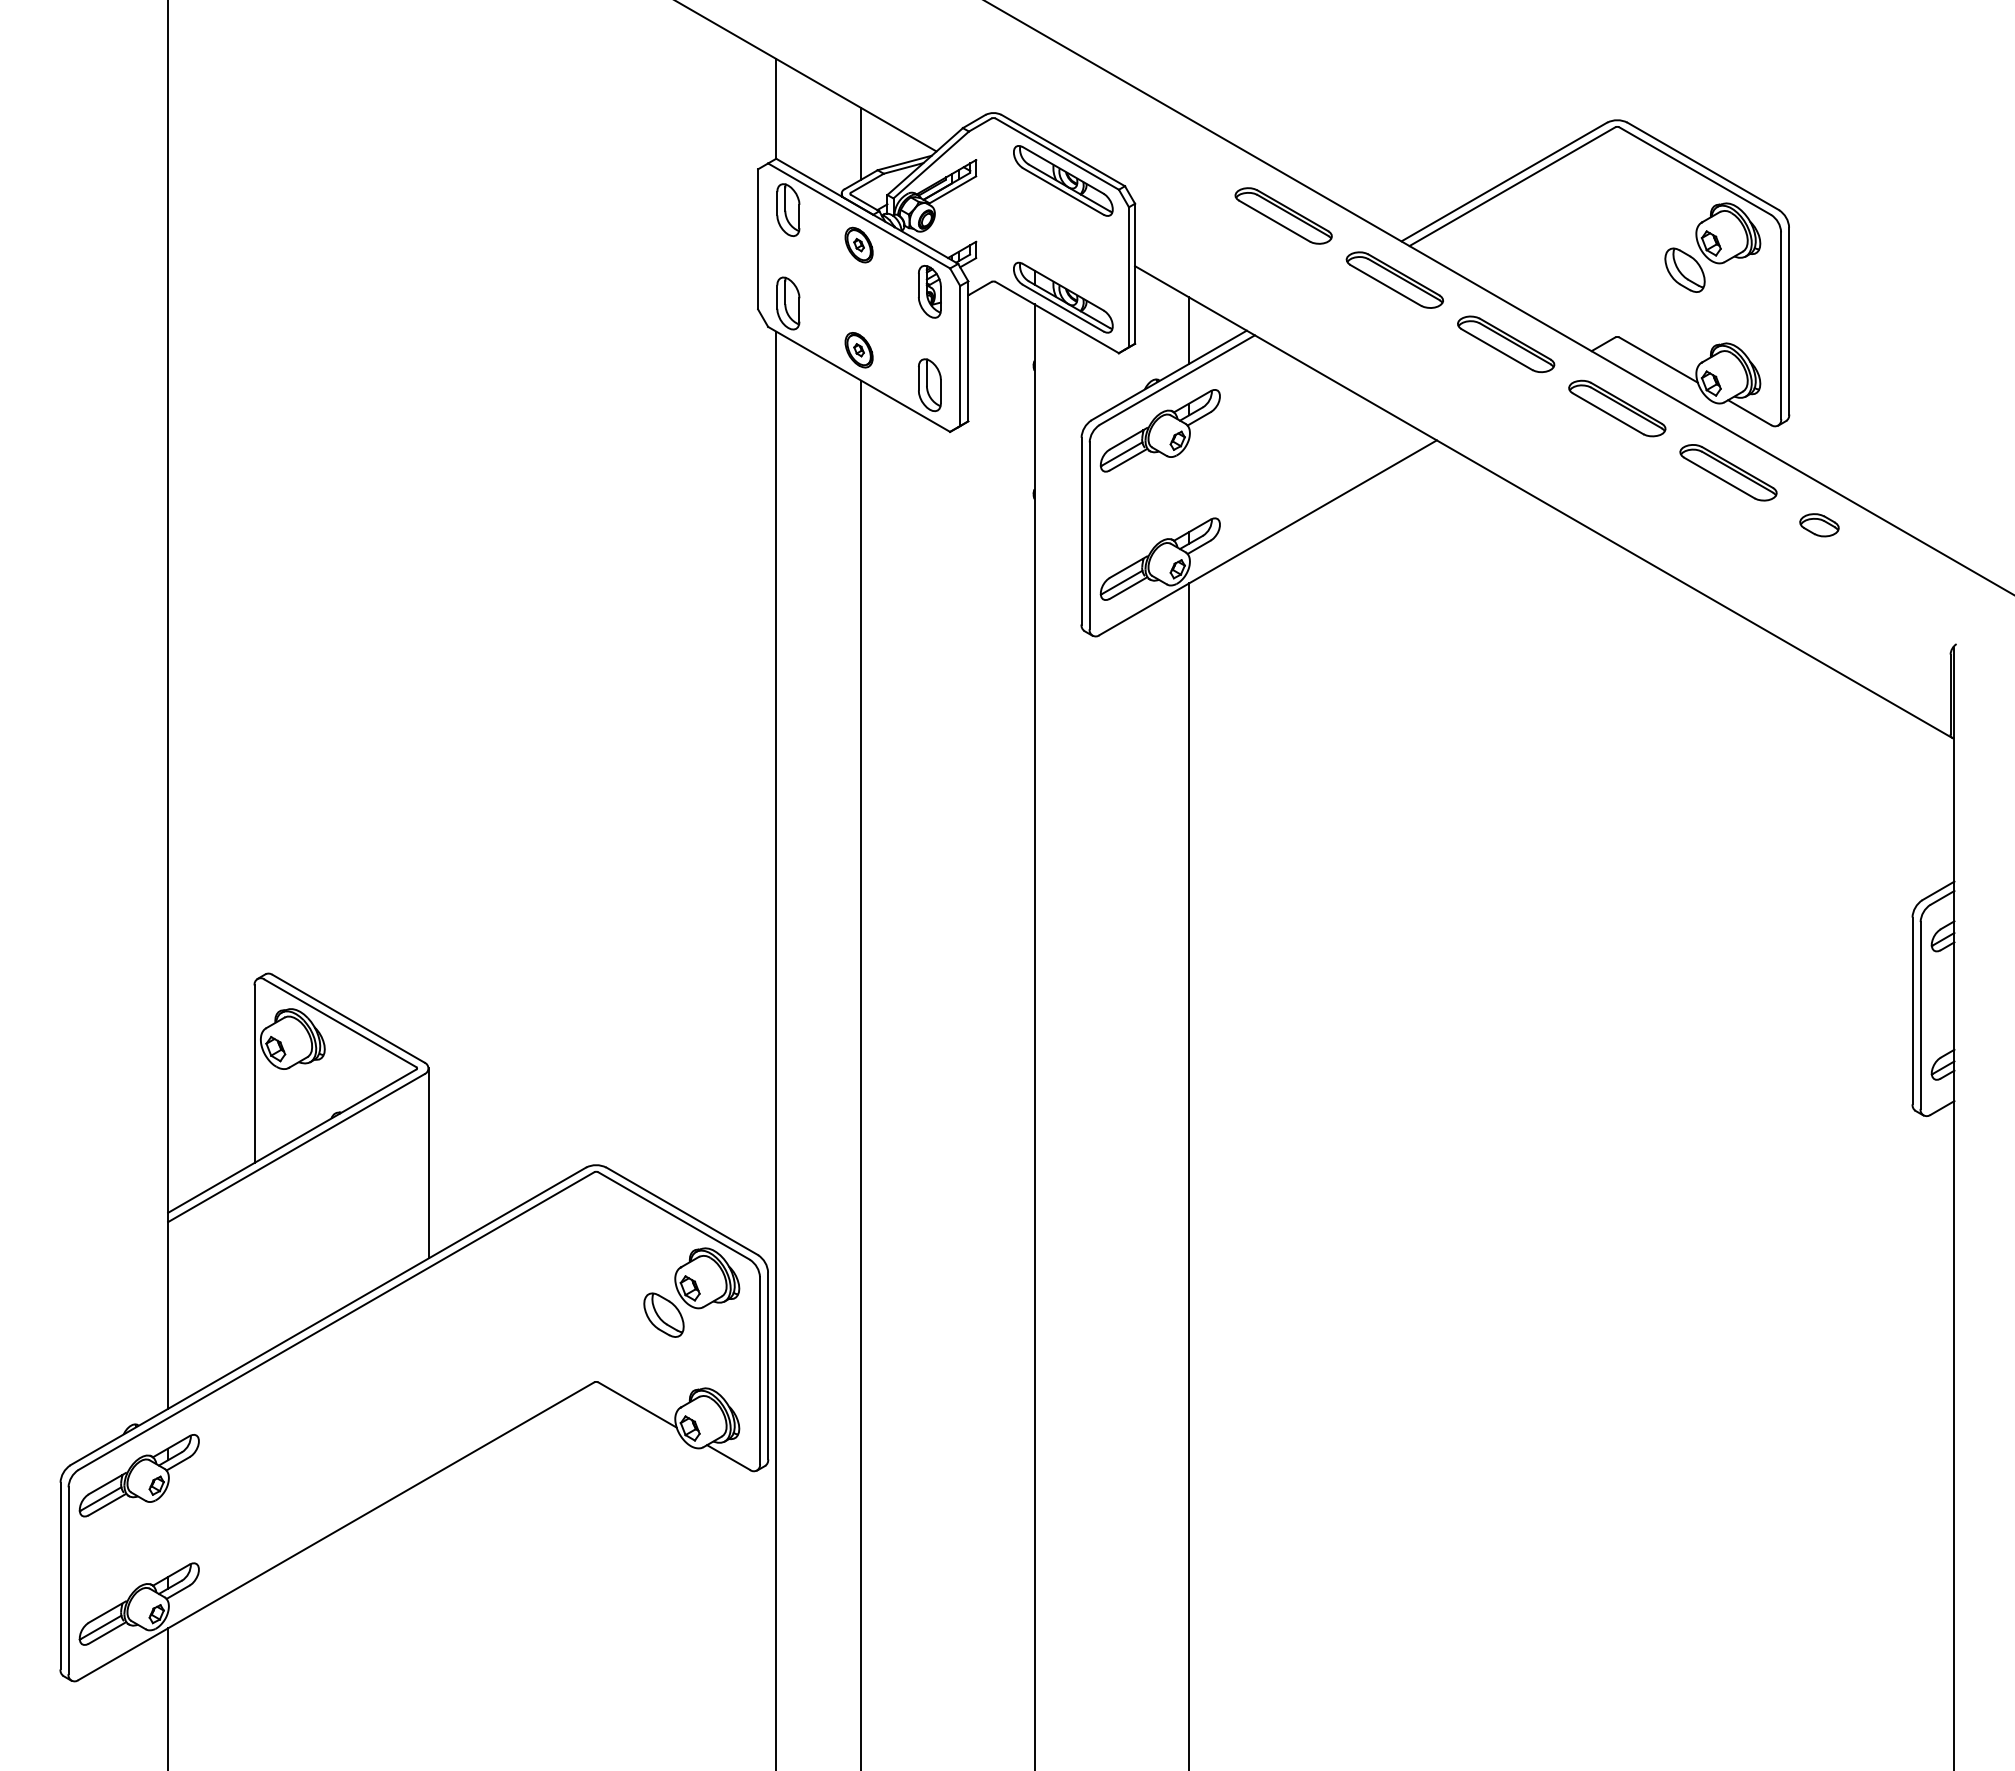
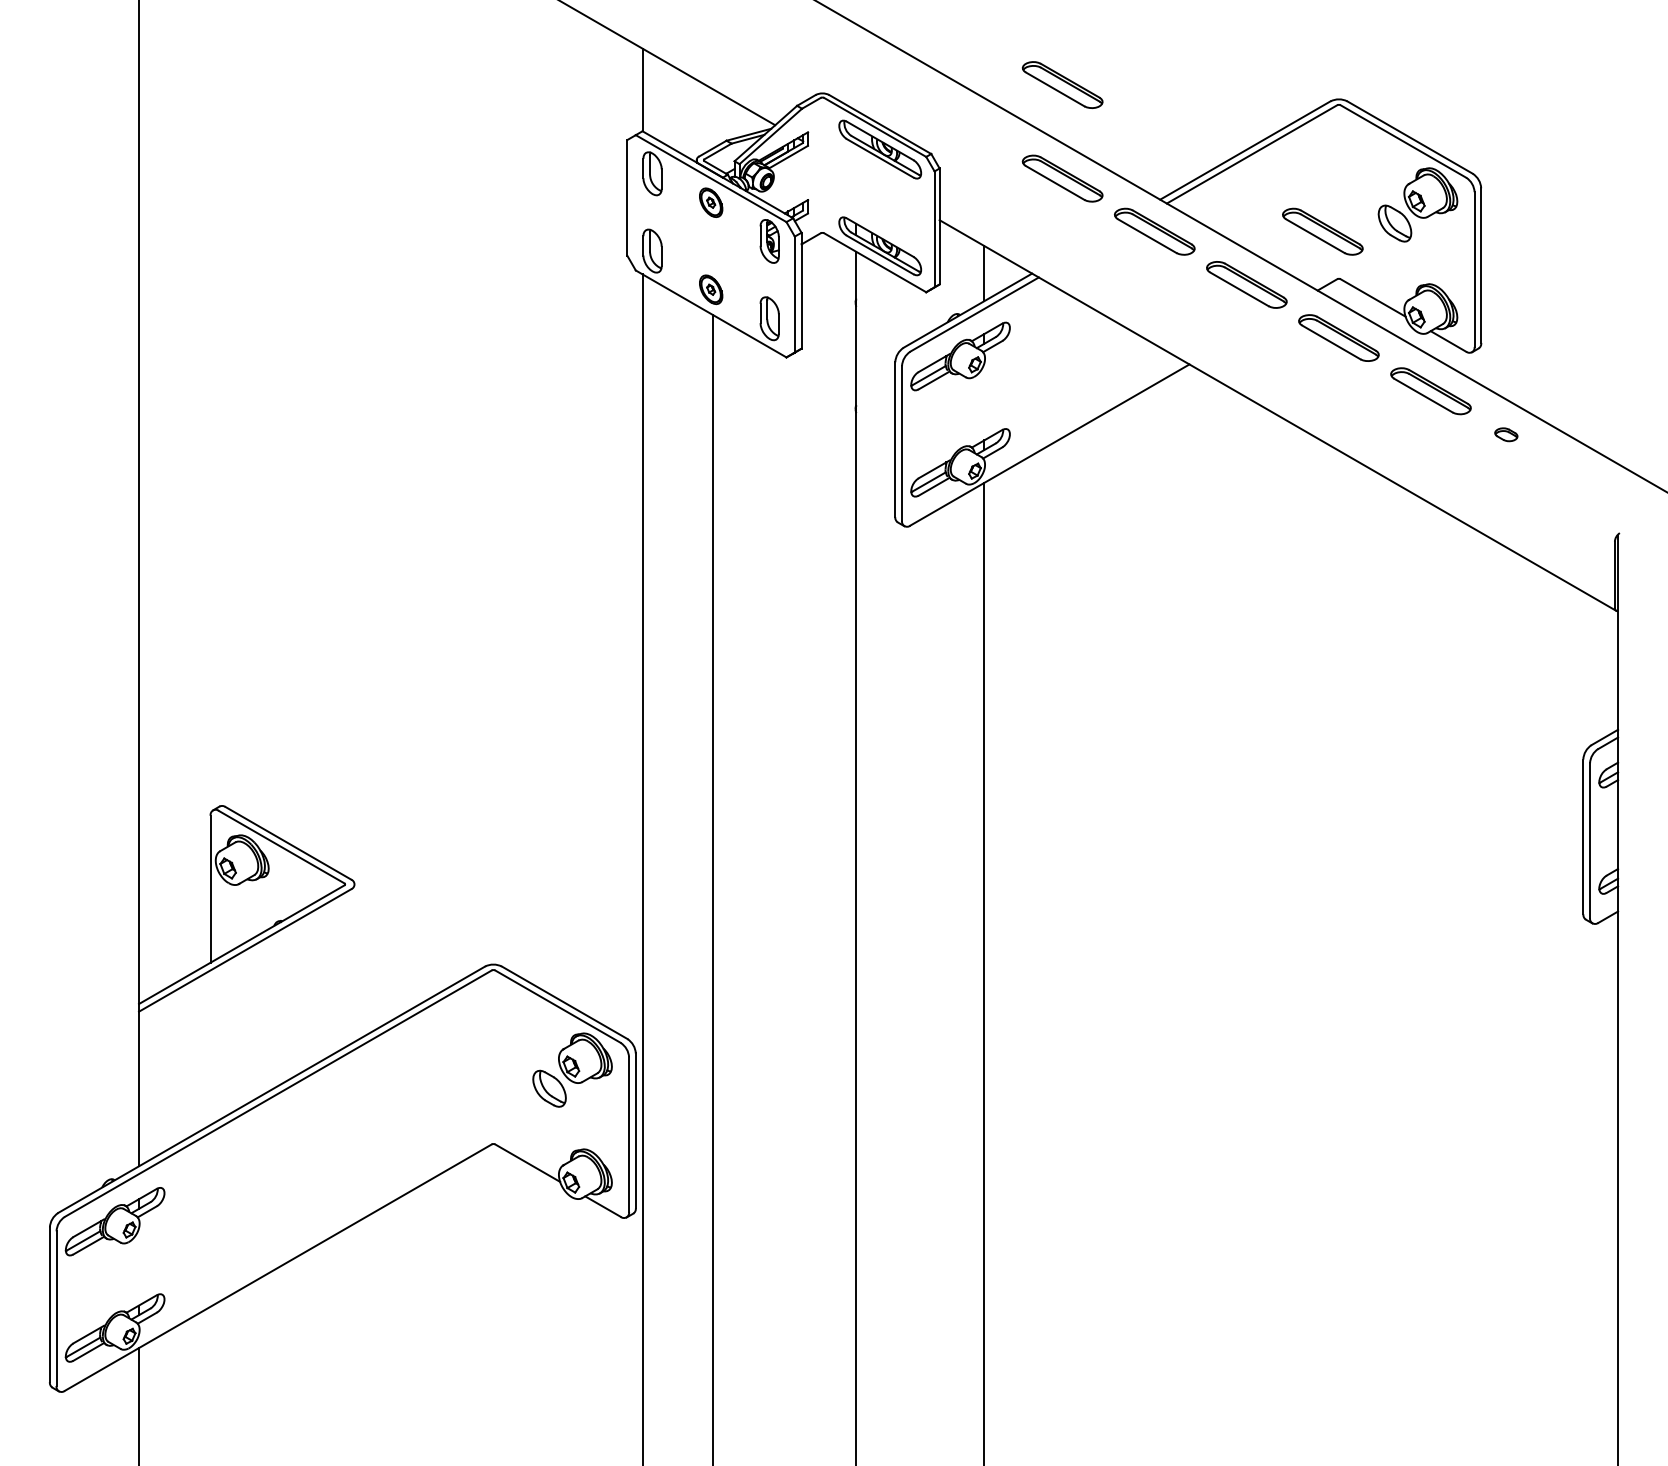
part: (1283, 102) -> (1062, 84), added
line: (861, 143) -> (713, 118), removed
part: (1597, 279) -> (1322, 231), added
part: (1819, 525) -> (1506, 434), size x0.7
line: (428, 1163) -> (354, 963), removed

